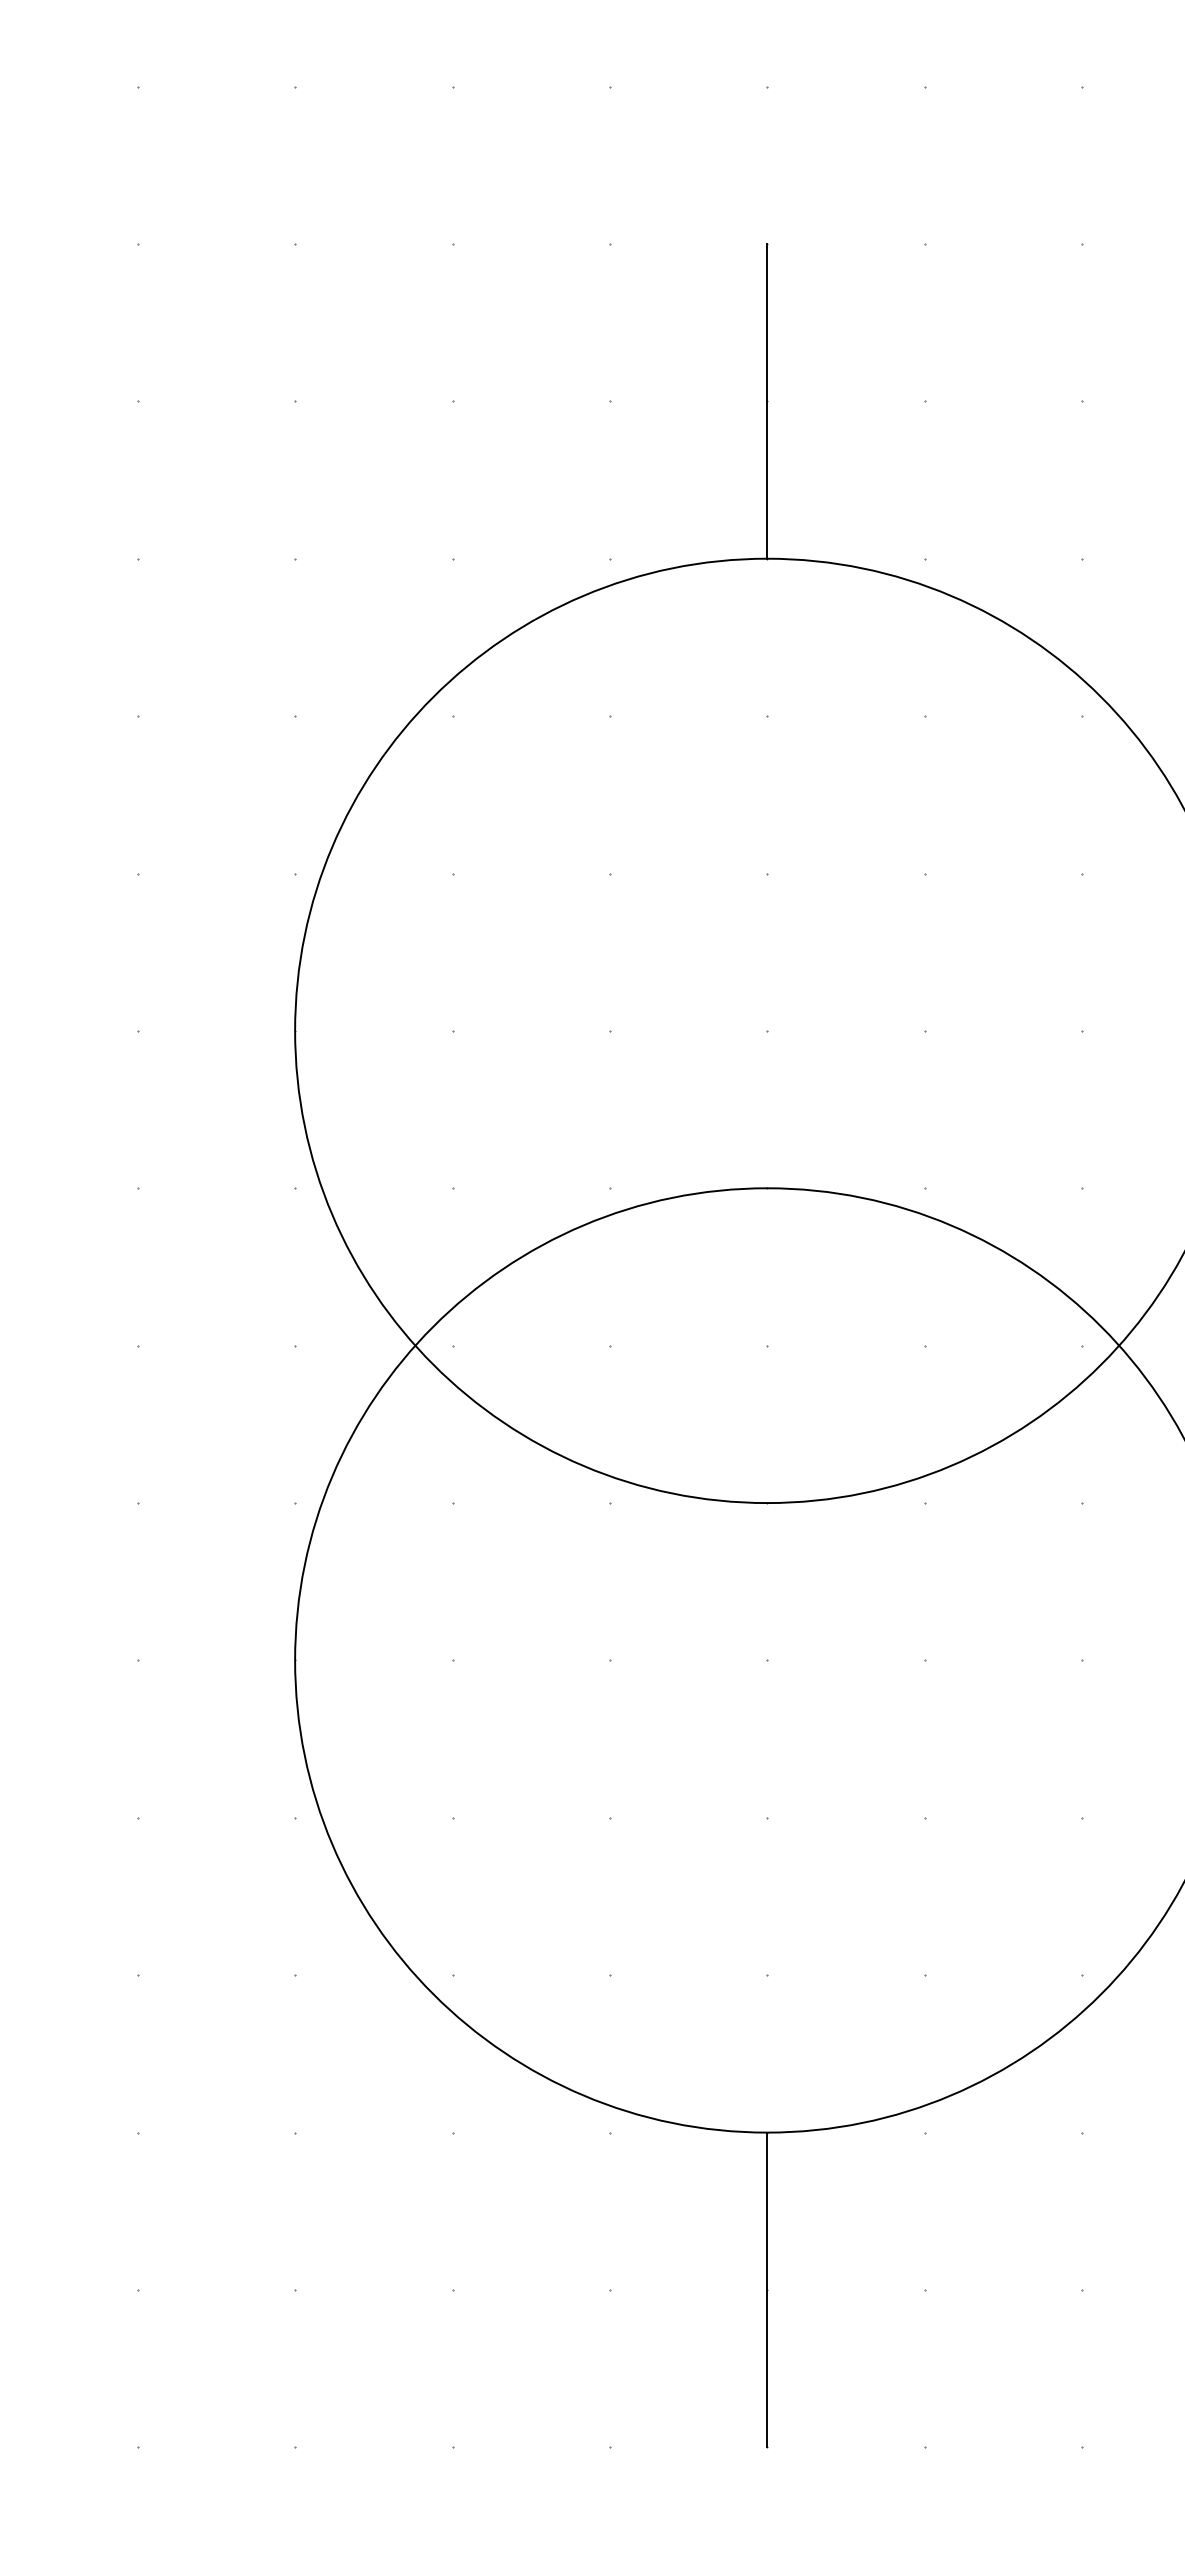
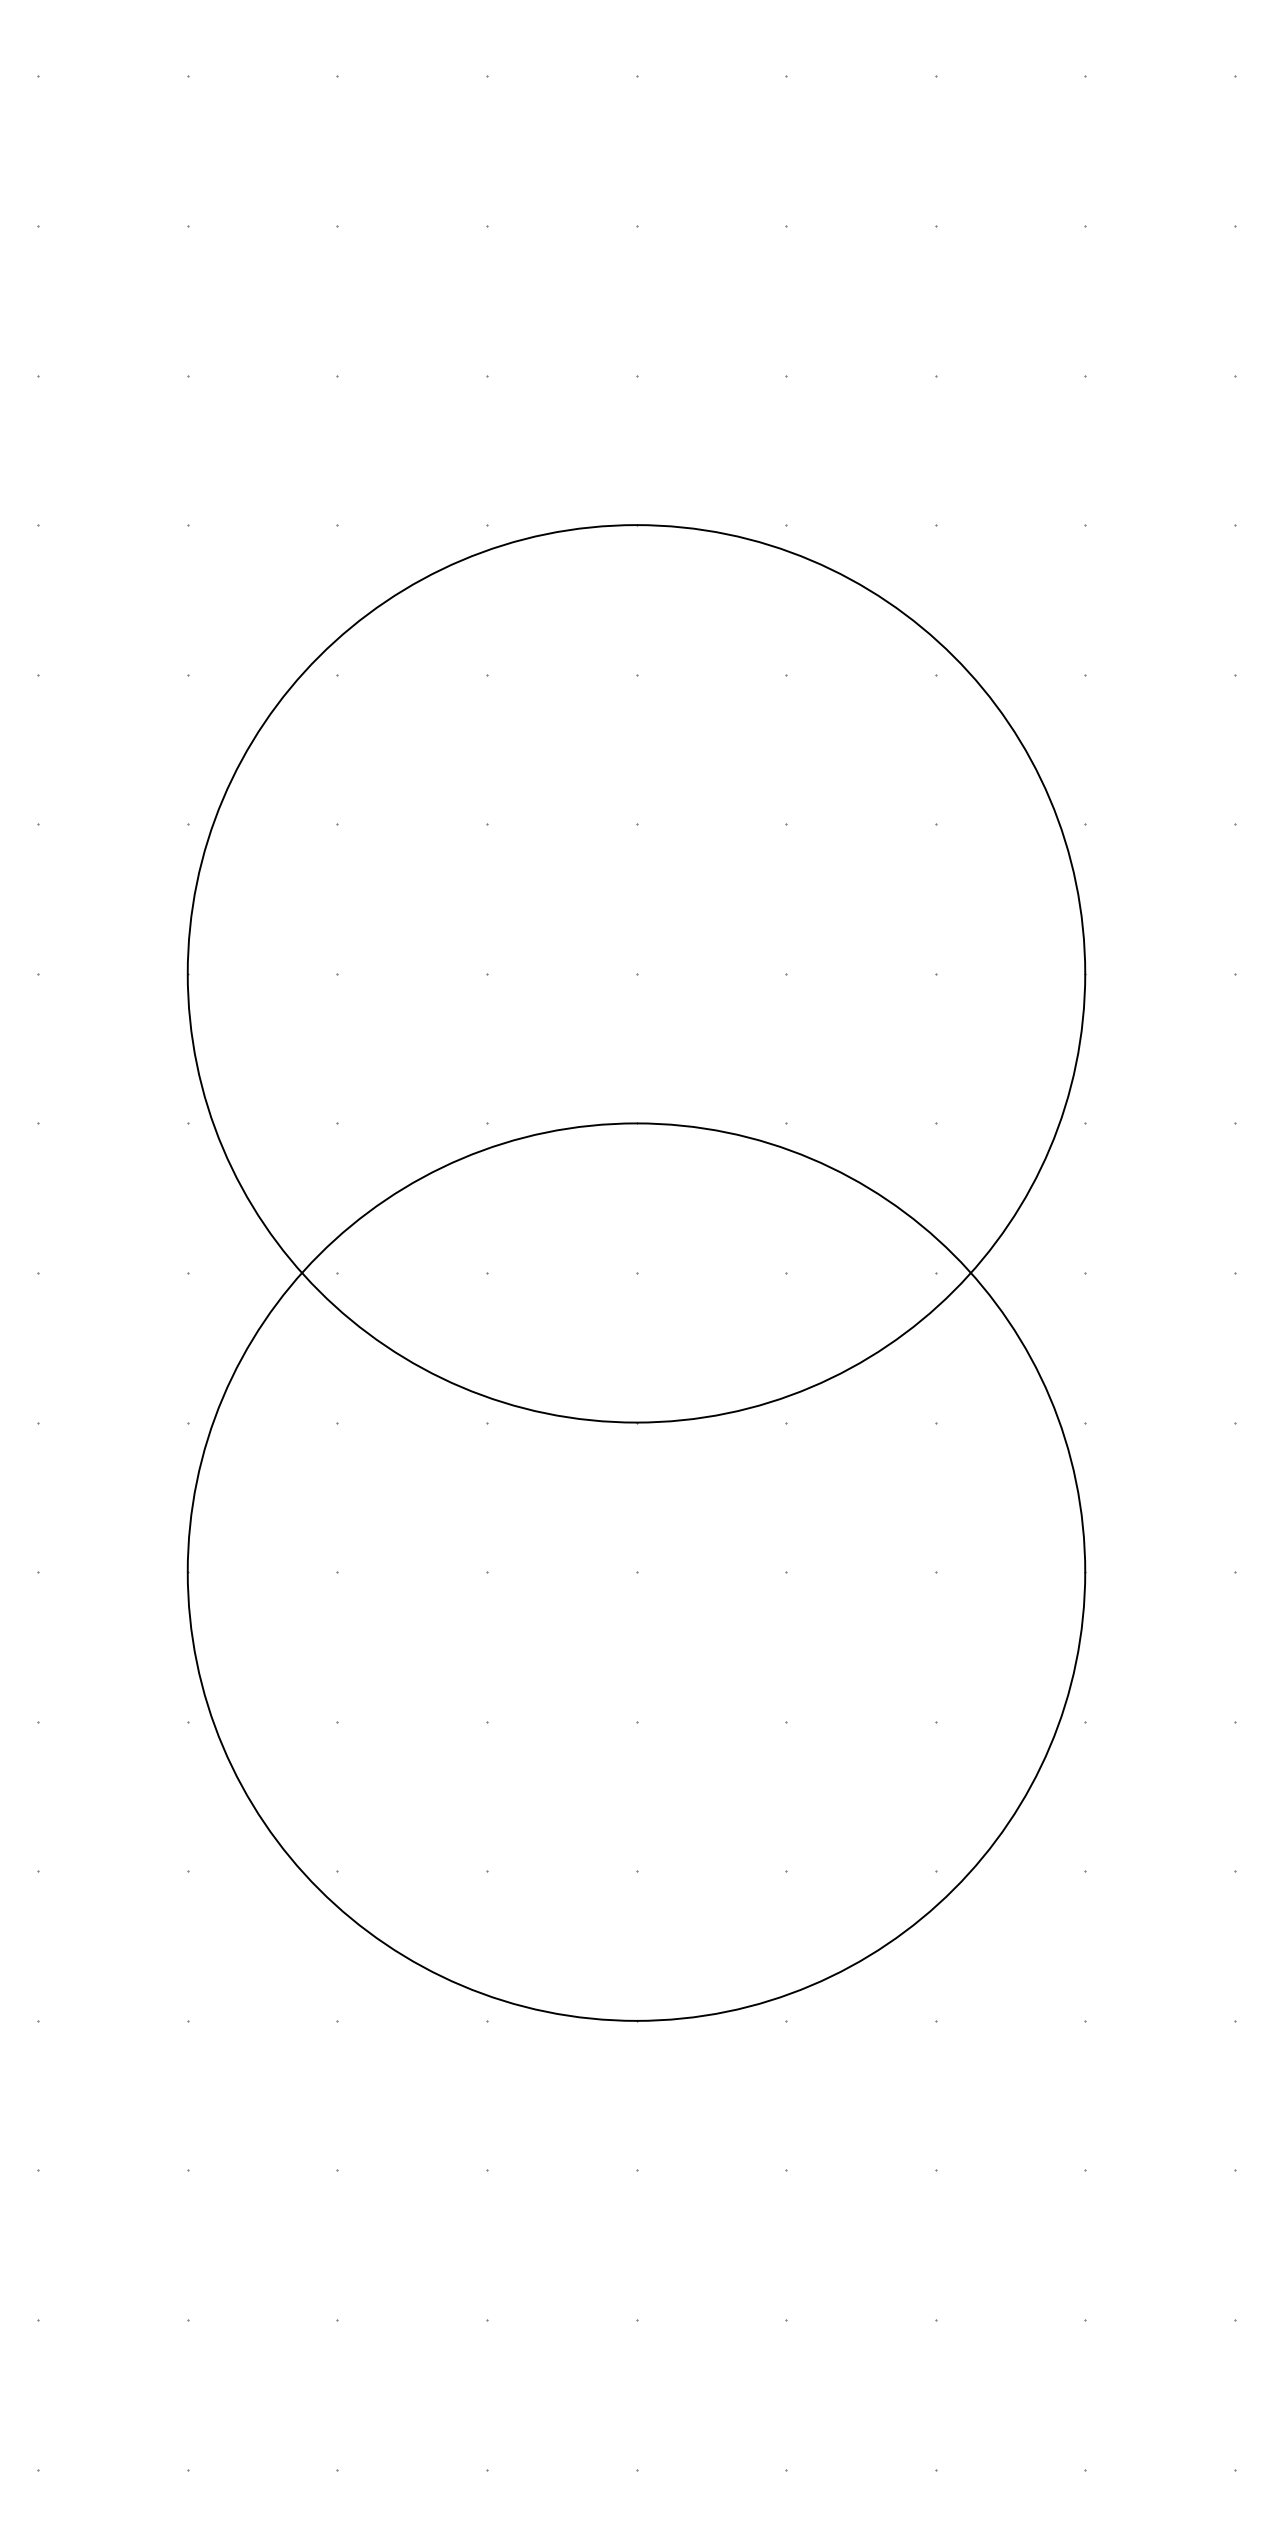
line: (767, 401) -> (636, 375), removed
line: (767, 2290) -> (636, 2170), removed

